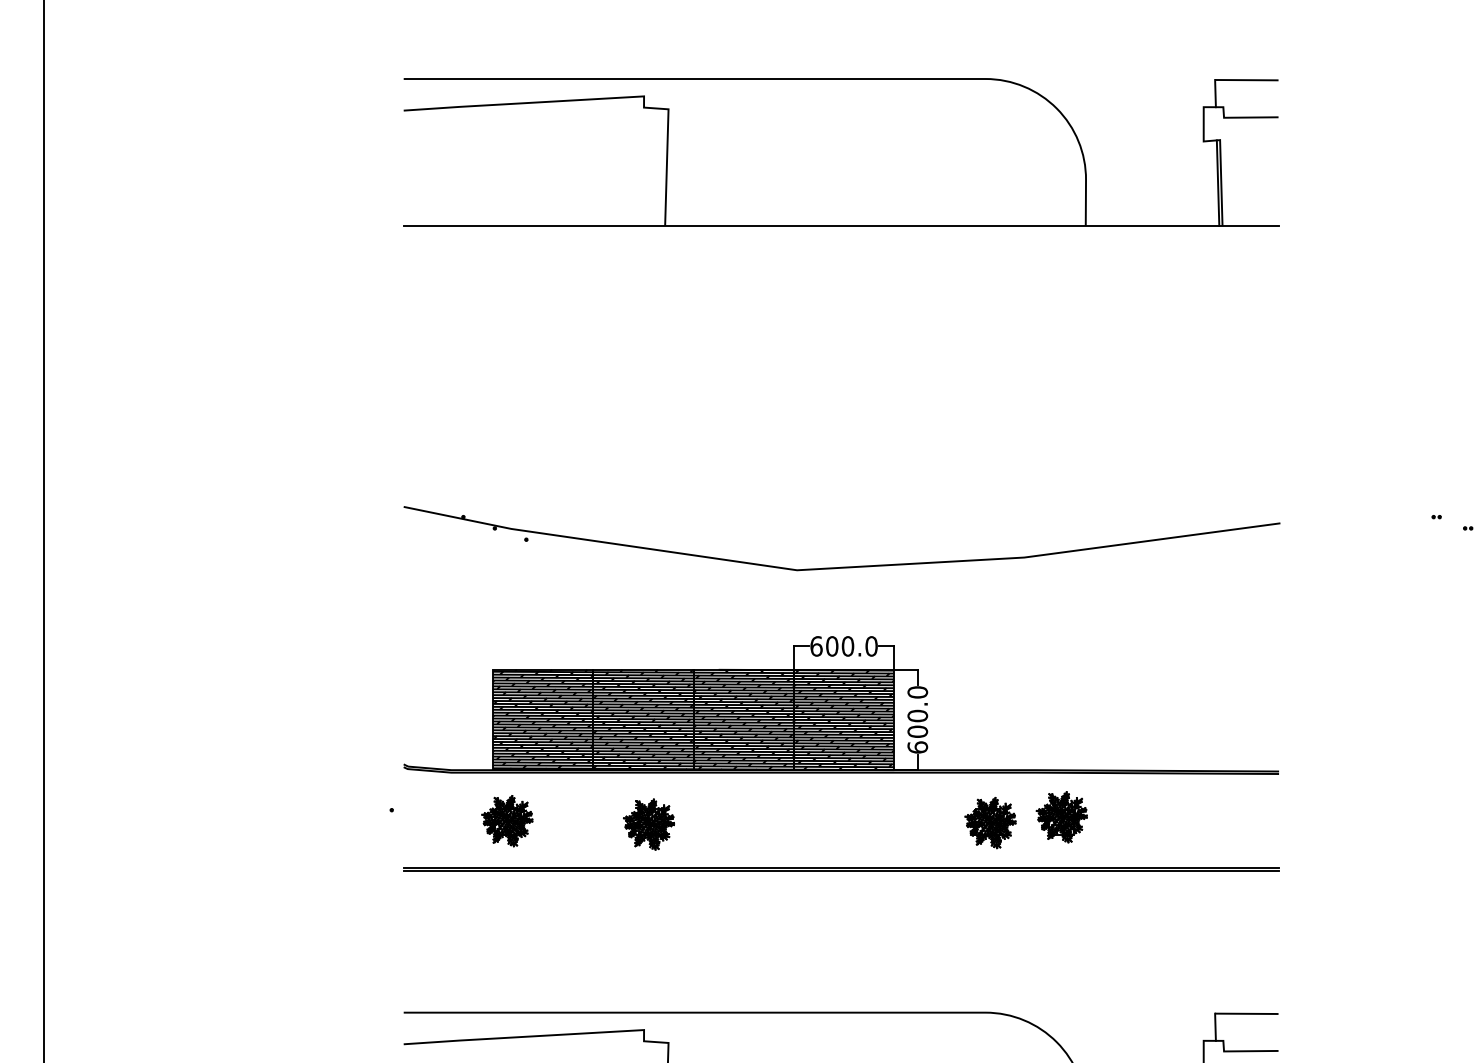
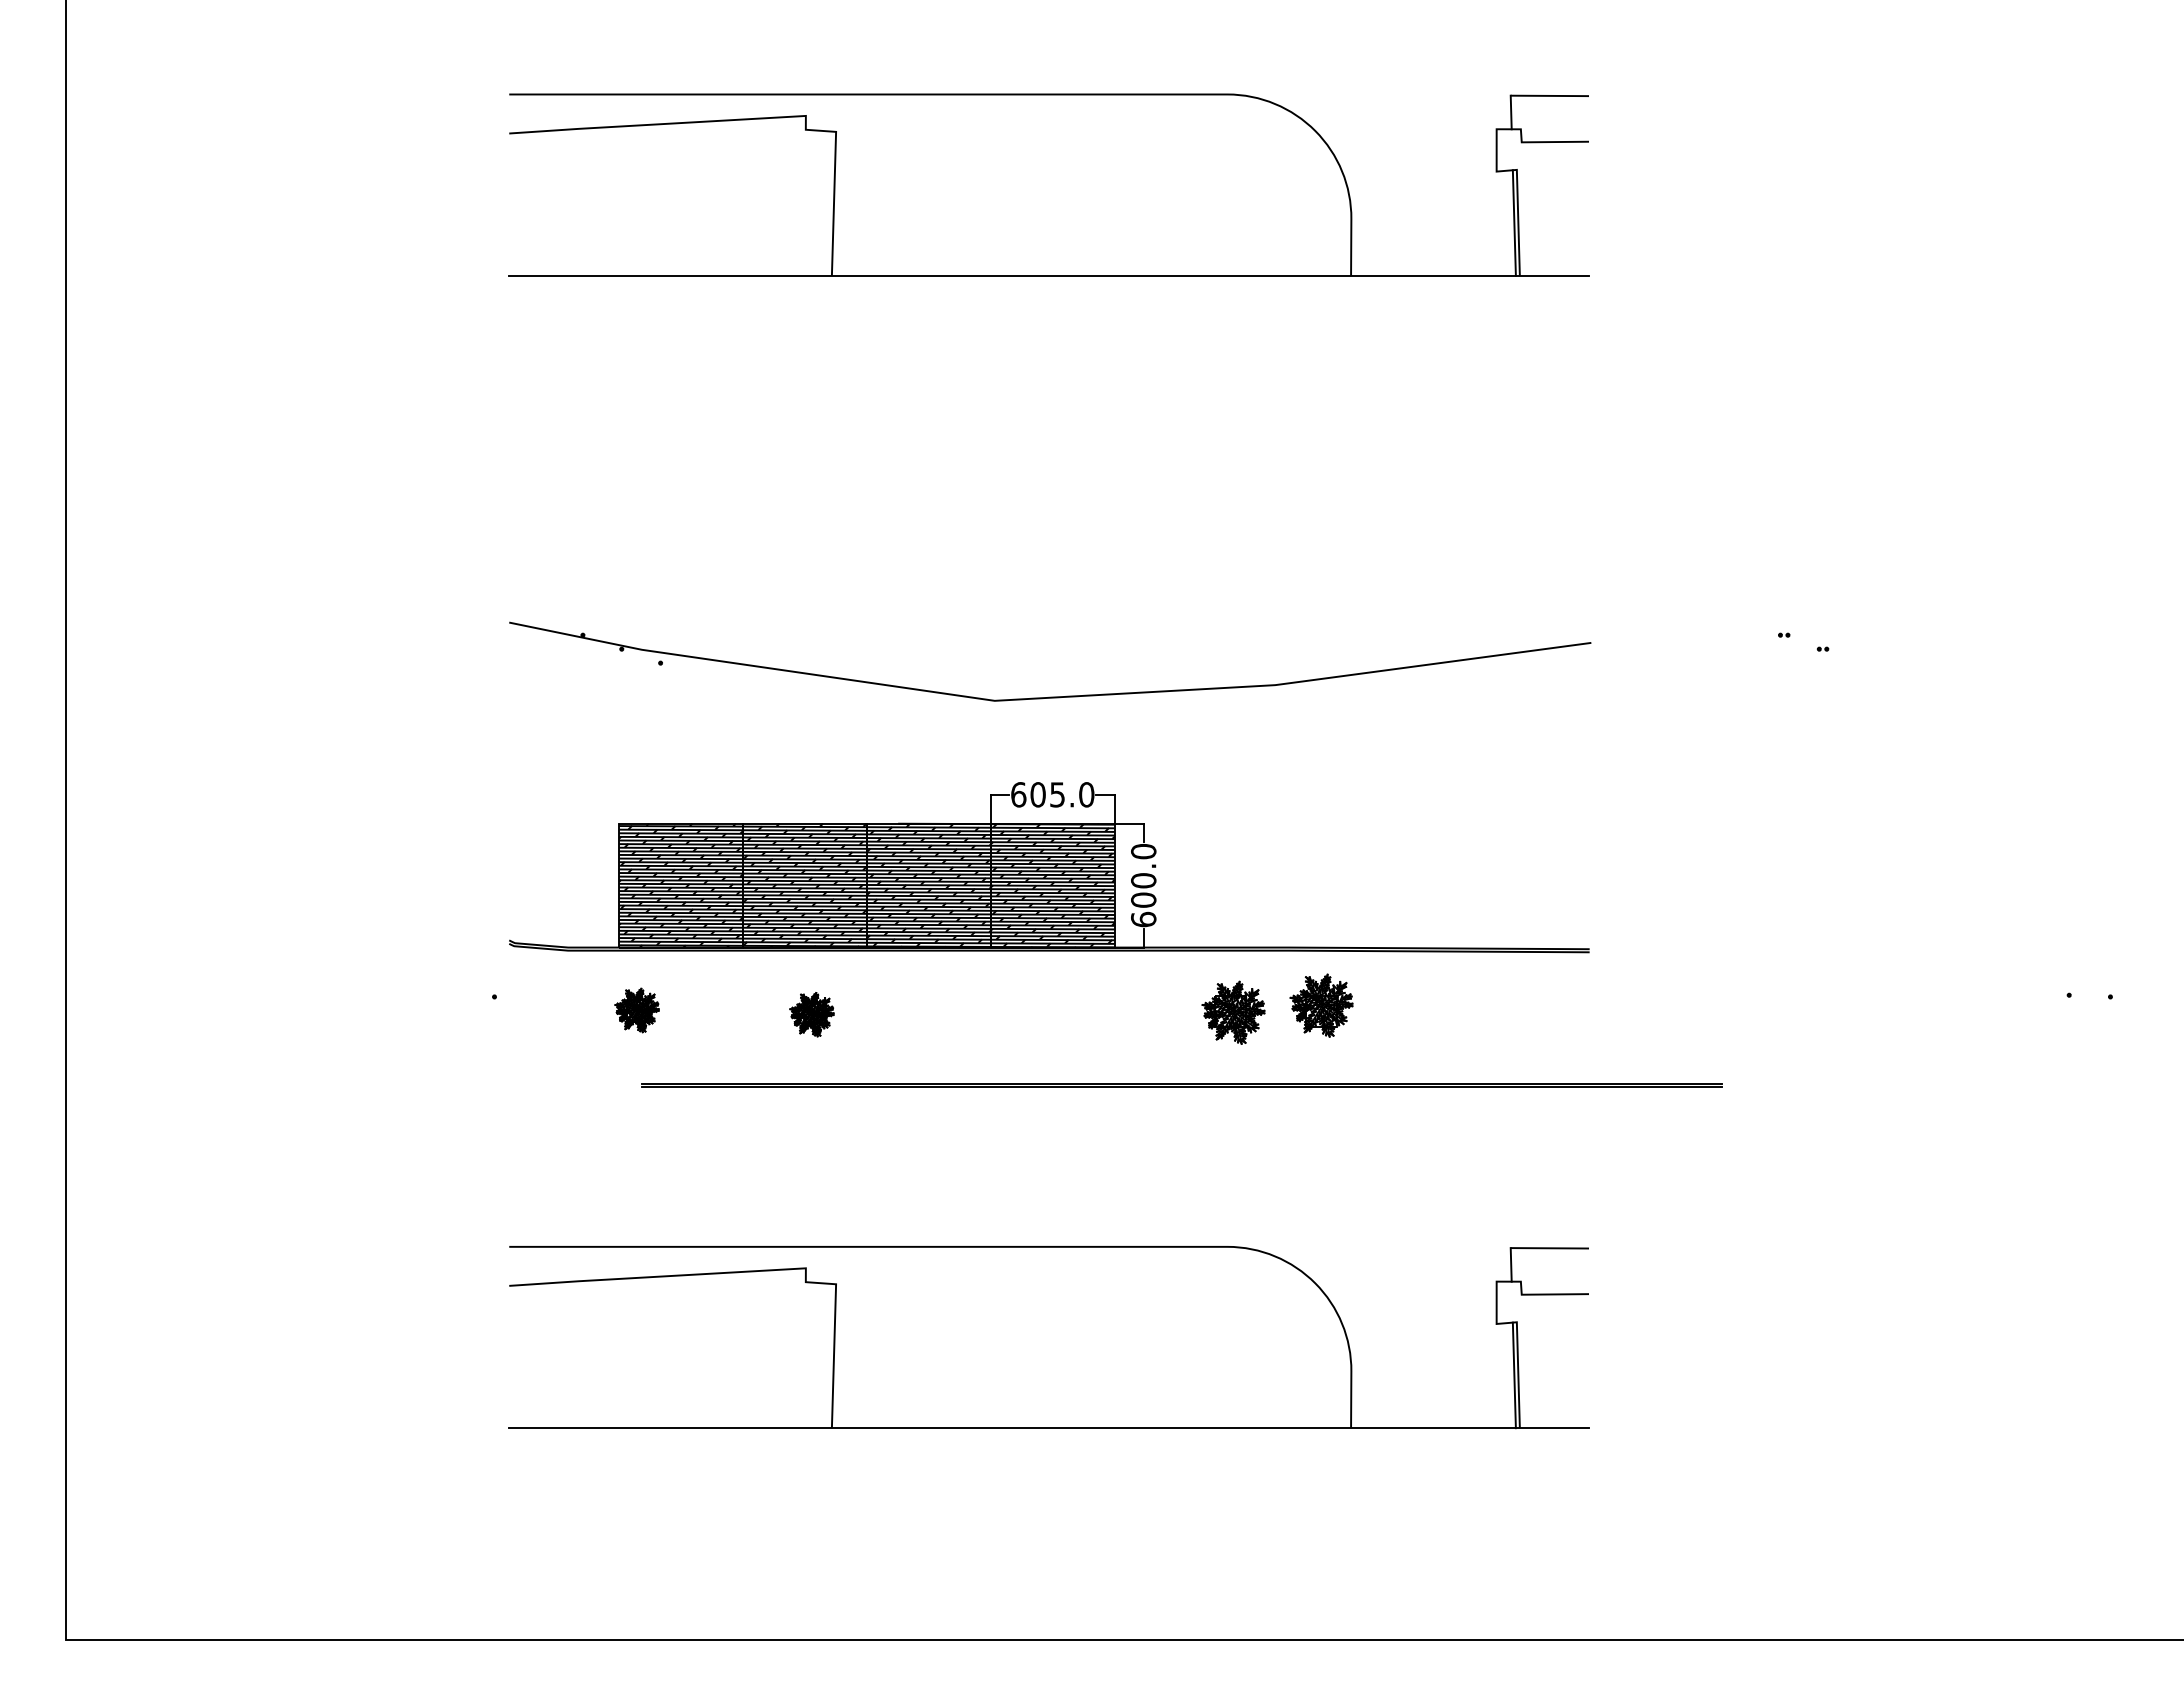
text: (847, 646) -> (1057, 794), 600.0 -> 605.0
part: (506, 821) -> (636, 1010), size x0.7
part: (648, 824) -> (811, 1014), size x0.7
line: (840, 868) -> (1181, 1084), moved

